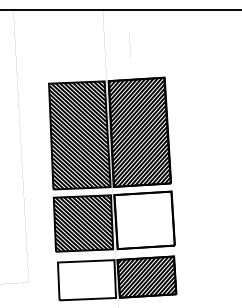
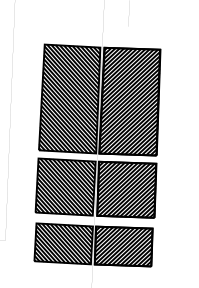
hatch: (144, 220) -> (126, 189), added
hatch: (86, 280) -> (63, 244), added

